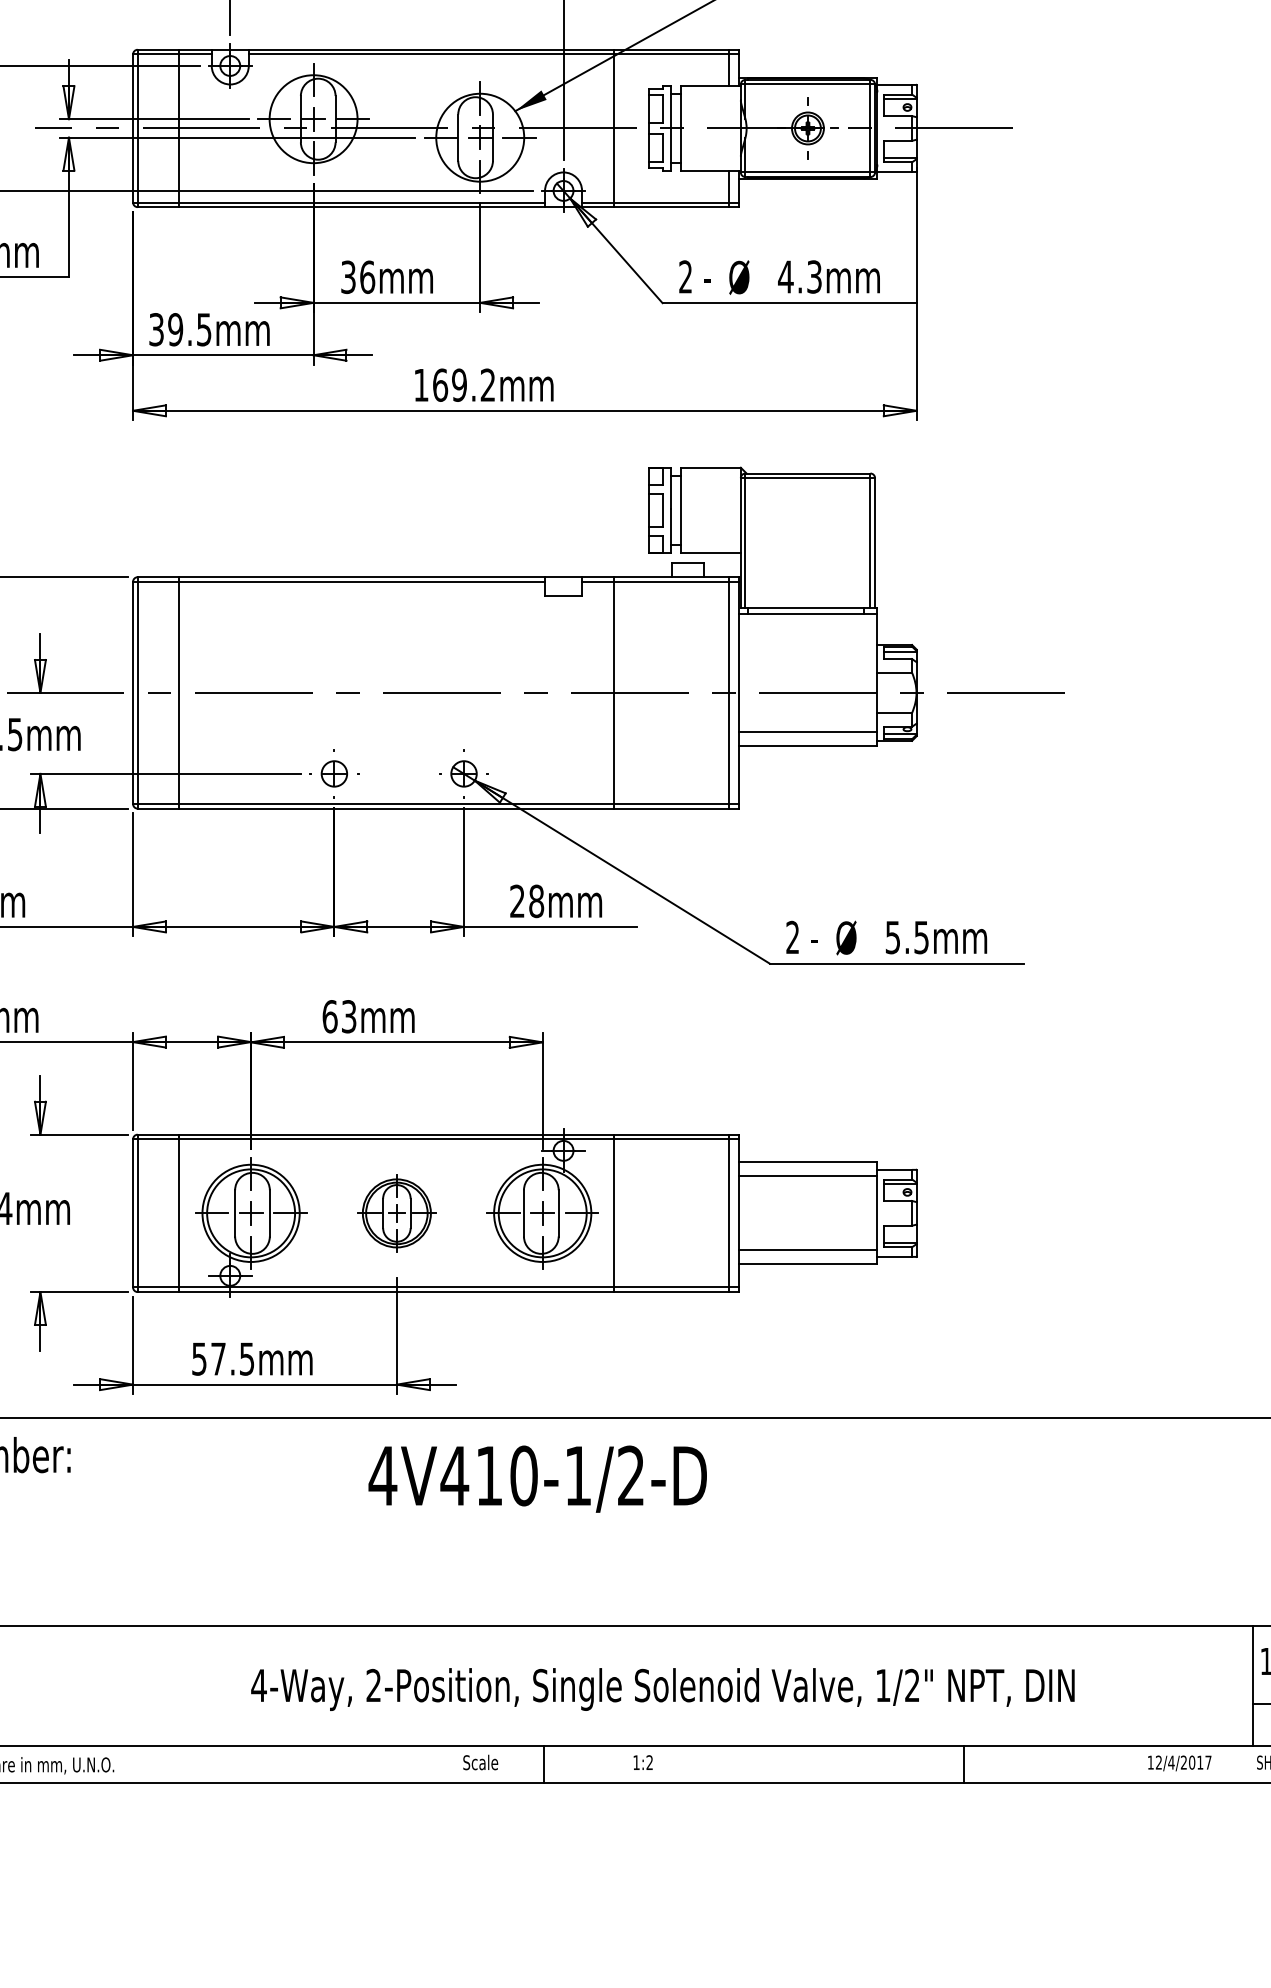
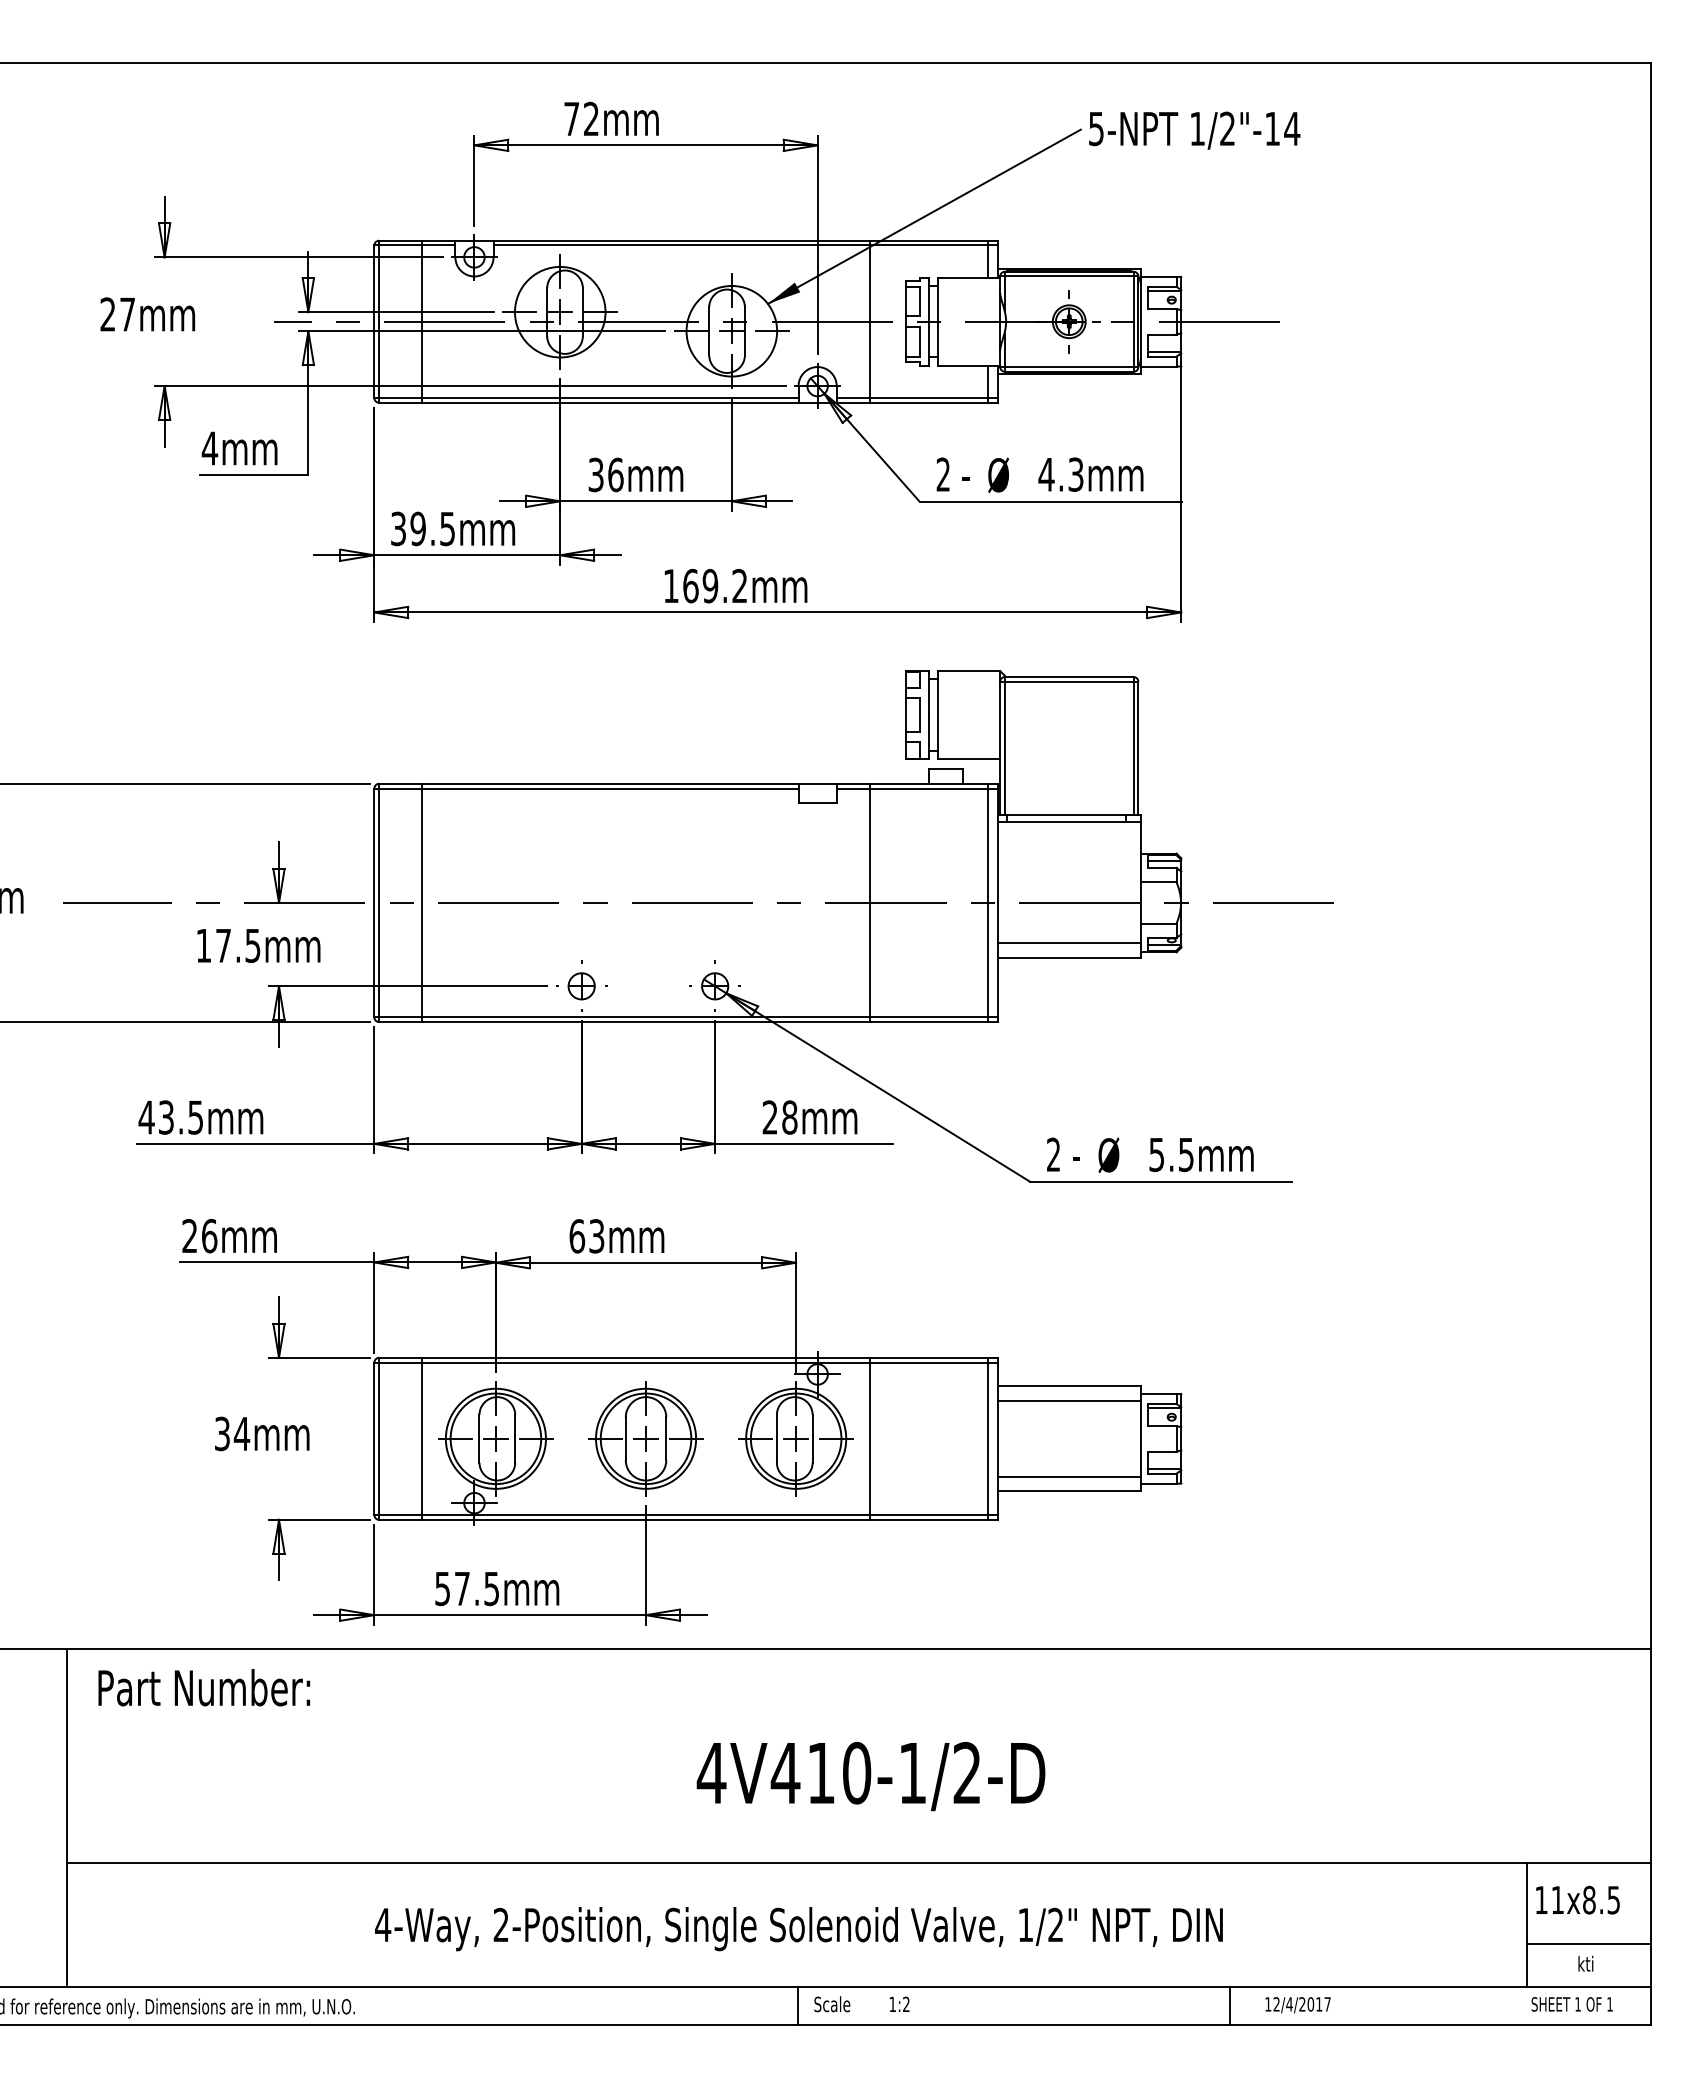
part: (396, 1213) -> (645, 1438), size x1.43
text: (537, 1479) -> (870, 1776), moved
text: (662, 1689) -> (798, 1929), moved
text: (480, 1762) -> (832, 2004), moved
text: (1179, 1763) -> (1297, 2005), moved

